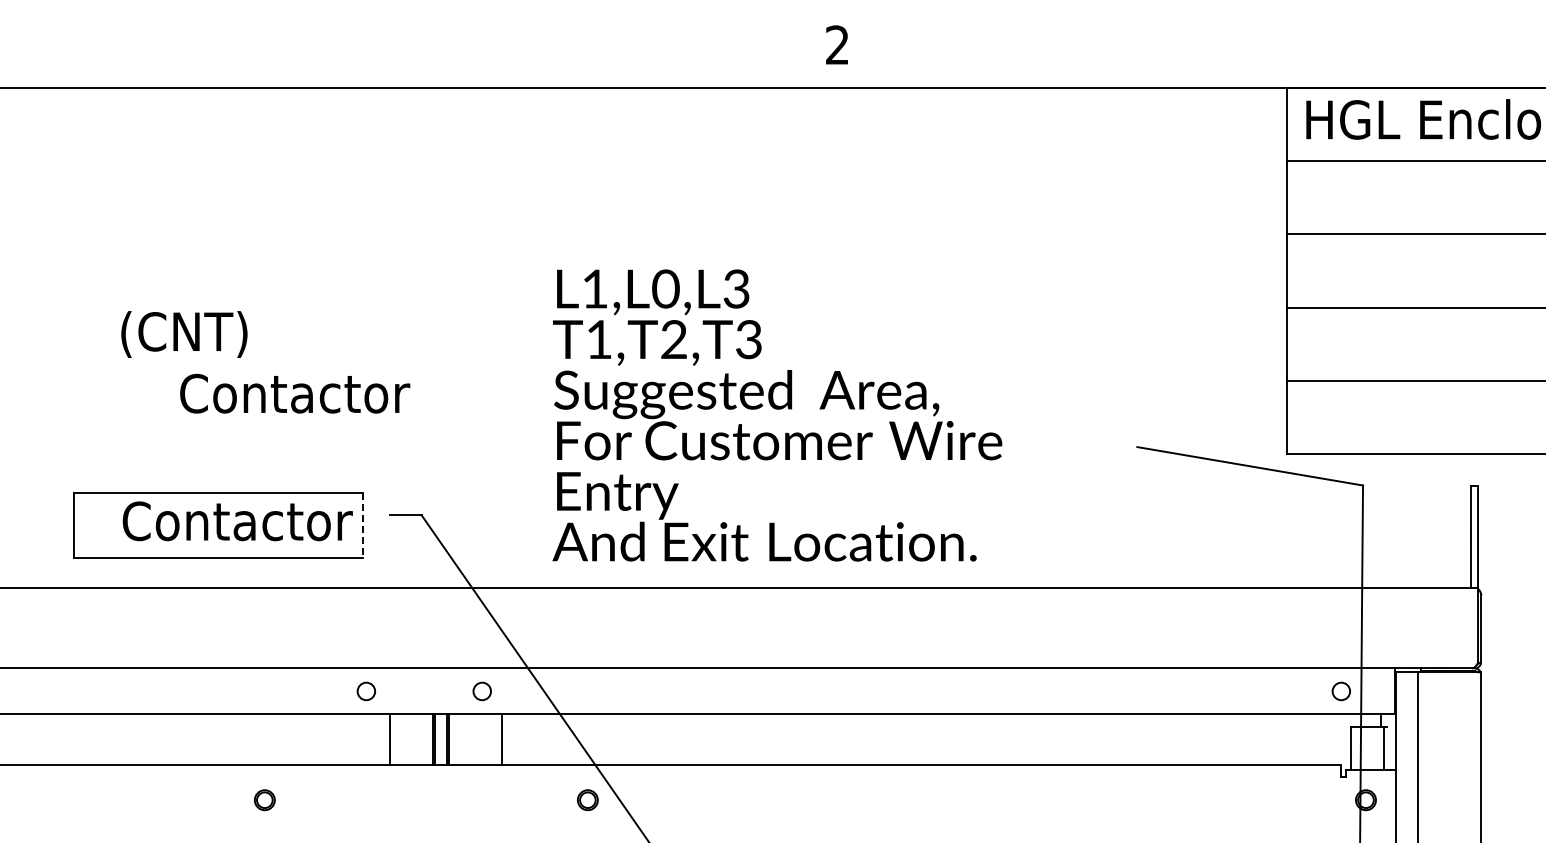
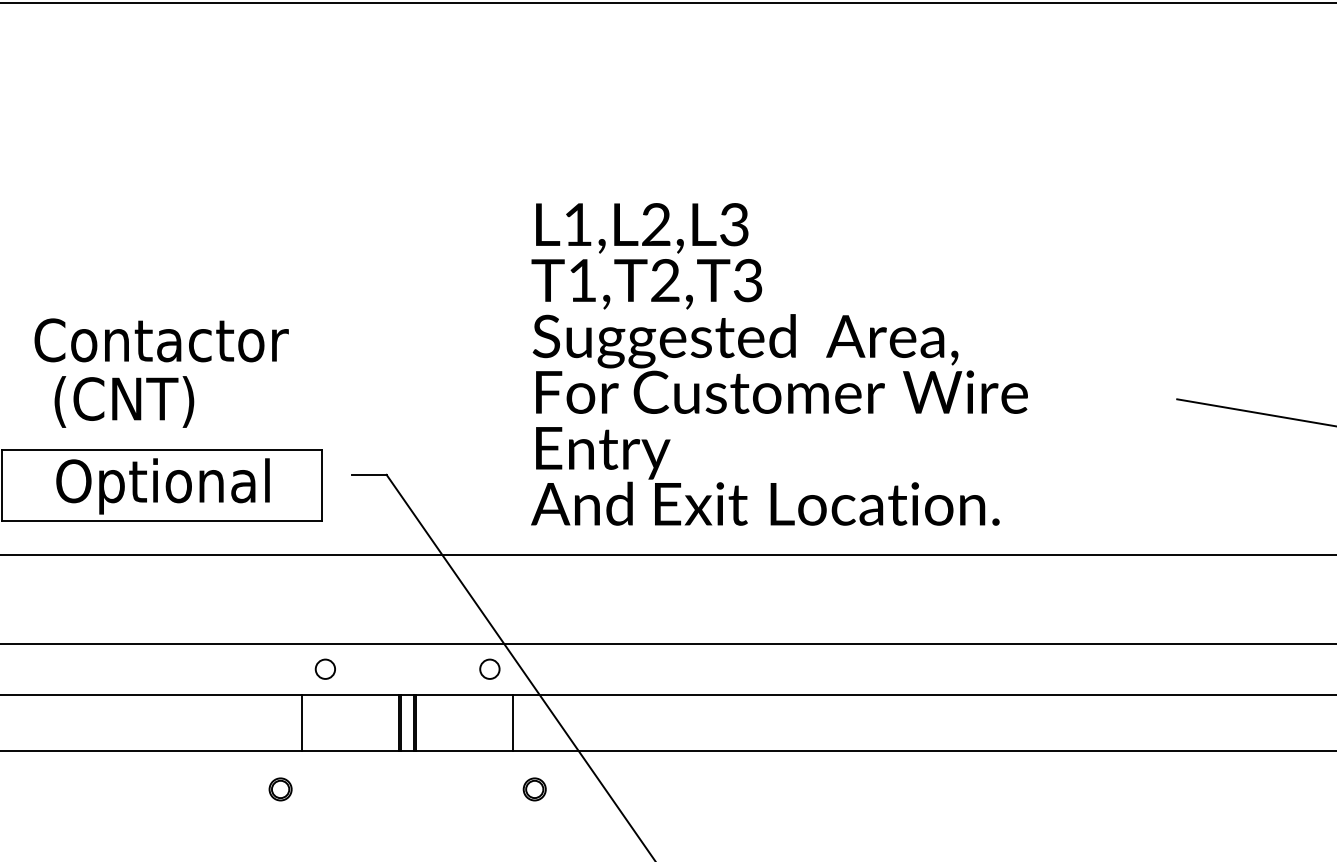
text: (665, 288) -> (655, 224), L1,L0,L3 -> L1,L2,L3
text: (184, 334) -> (124, 401), moved
text: (295, 393) -> (162, 340), moved
text: (240, 525) -> (186, 485), Contactor -> Optional
line: (362, 525) -> (321, 485), dashed -> solid
circle: (481, 691) -> (489, 669), moved
line: (390, 739) -> (302, 722), moved
line: (502, 739) -> (513, 722), moved
part: (264, 800) -> (280, 789), moved
part: (587, 800) -> (534, 789), moved

